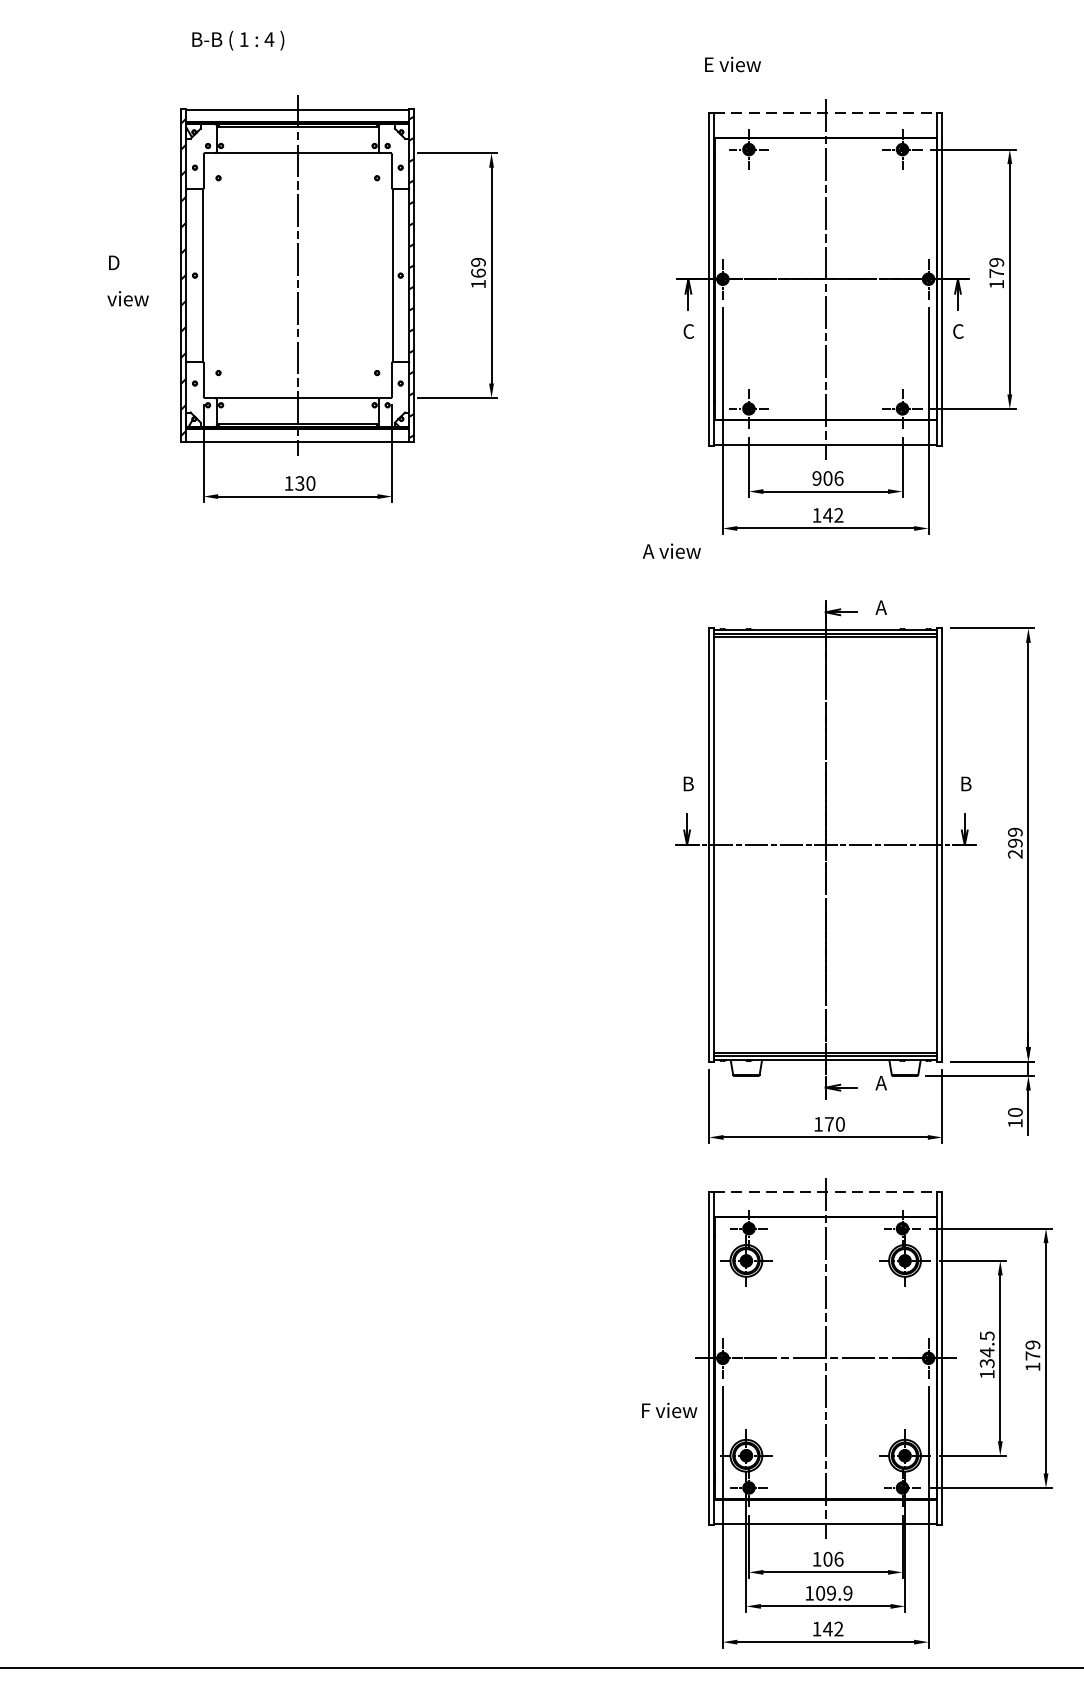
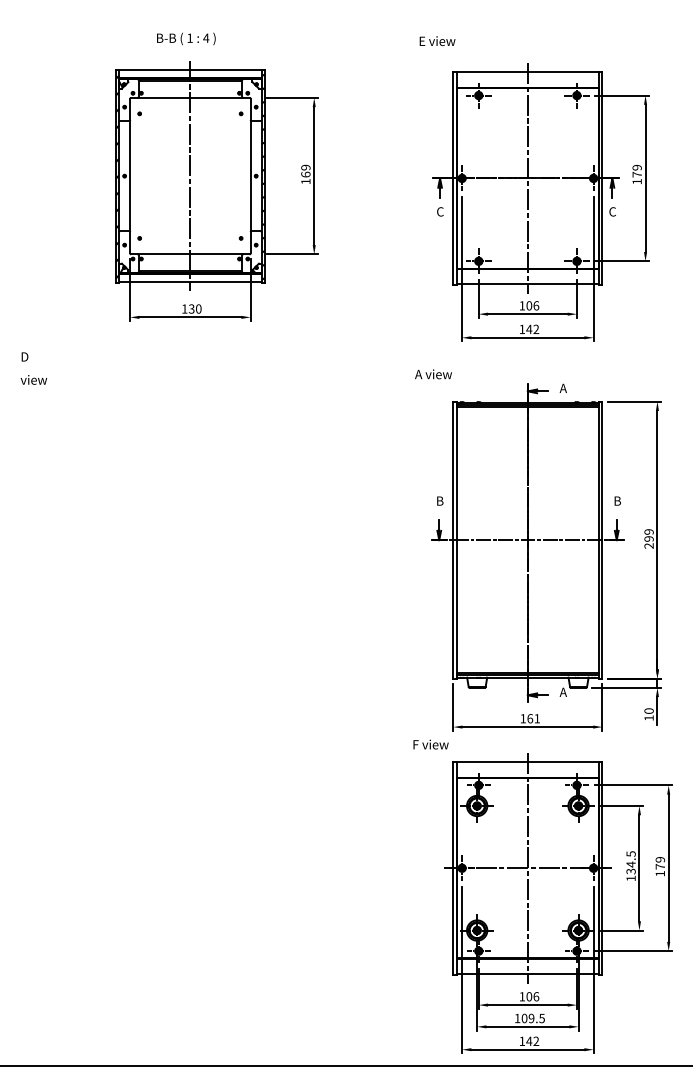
text: (238, 39) -> (186, 38), moved
text: (732, 65) -> (437, 41), moved
line: (826, 113) -> (528, 72), dashed -> solid
text: (127, 280) -> (33, 368), moved
text: (817, 477) -> (522, 305), 906 -> 106
text: (671, 551) -> (433, 374), moved
text: (834, 1124) -> (533, 718), 170 -> 161
line: (826, 1192) -> (528, 762), dashed -> solid
text: (668, 1410) -> (430, 744), moved
text: (847, 1593) -> (541, 1018), 109.9 -> 109.5

